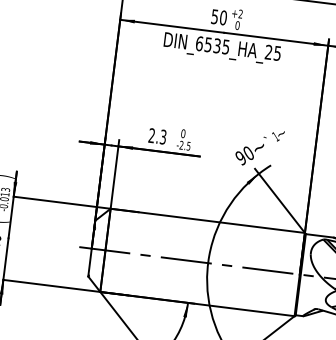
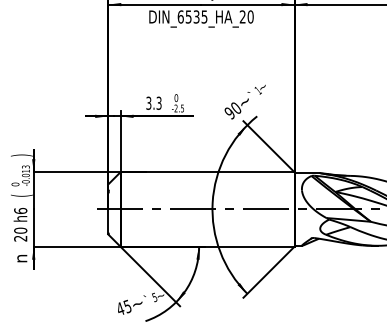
text: (277, 52) -> (250, 16), DIN_6535_HA_25 -> DIN_6535_HA_20
text: (151, 135) -> (148, 103), 2.3 -> 3.3

